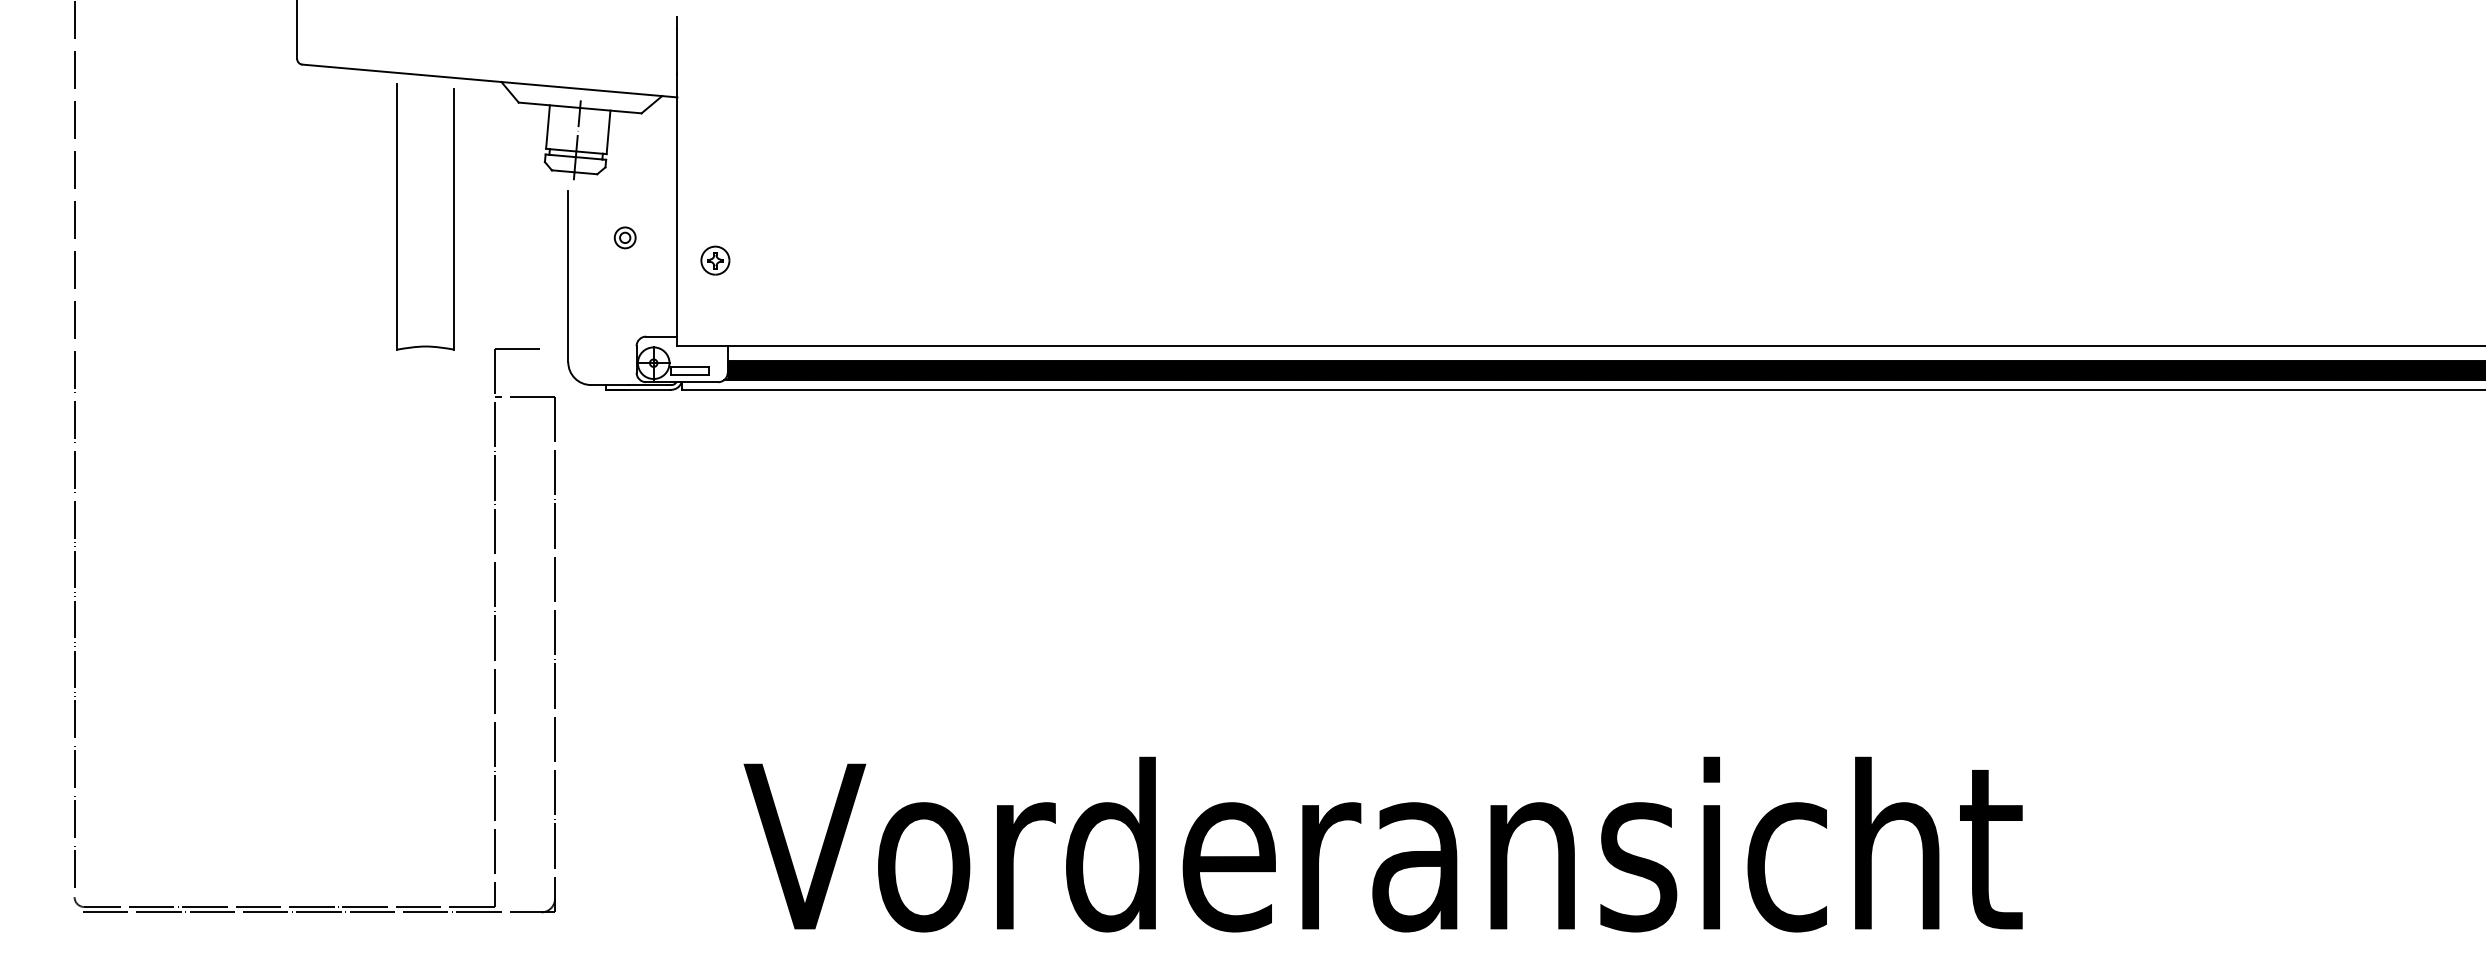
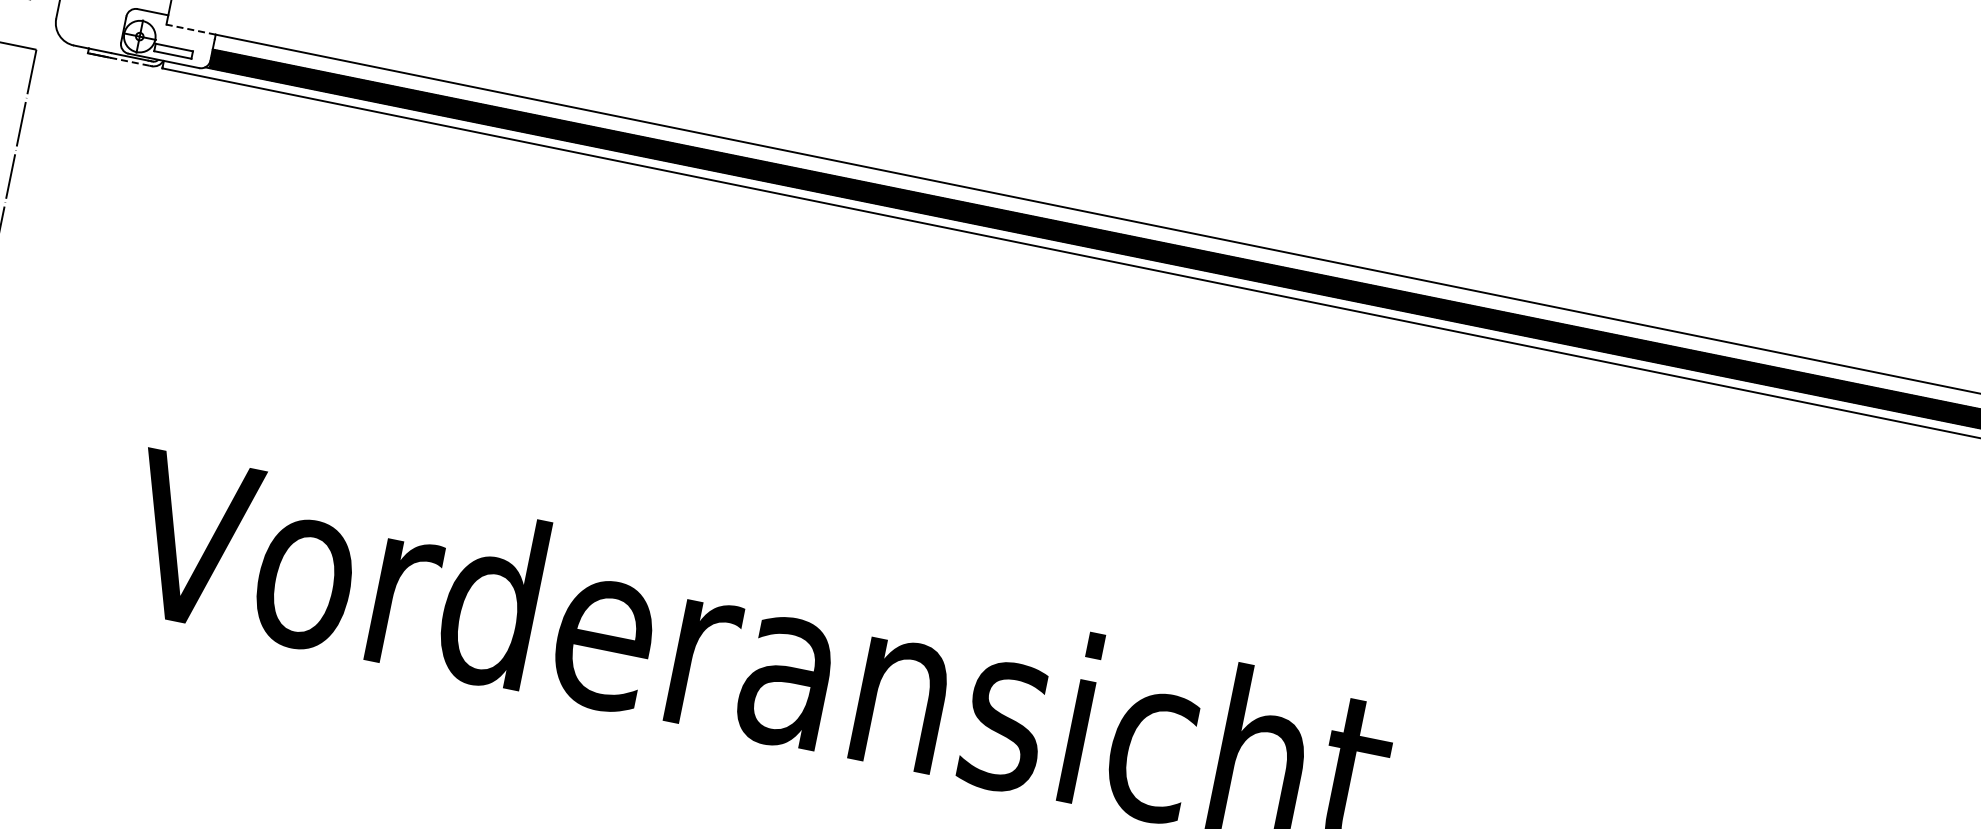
line: (702, 346) -> (190, 29), solid -> dashed
line: (649, 389) -> (130, 61), solid -> dashed

